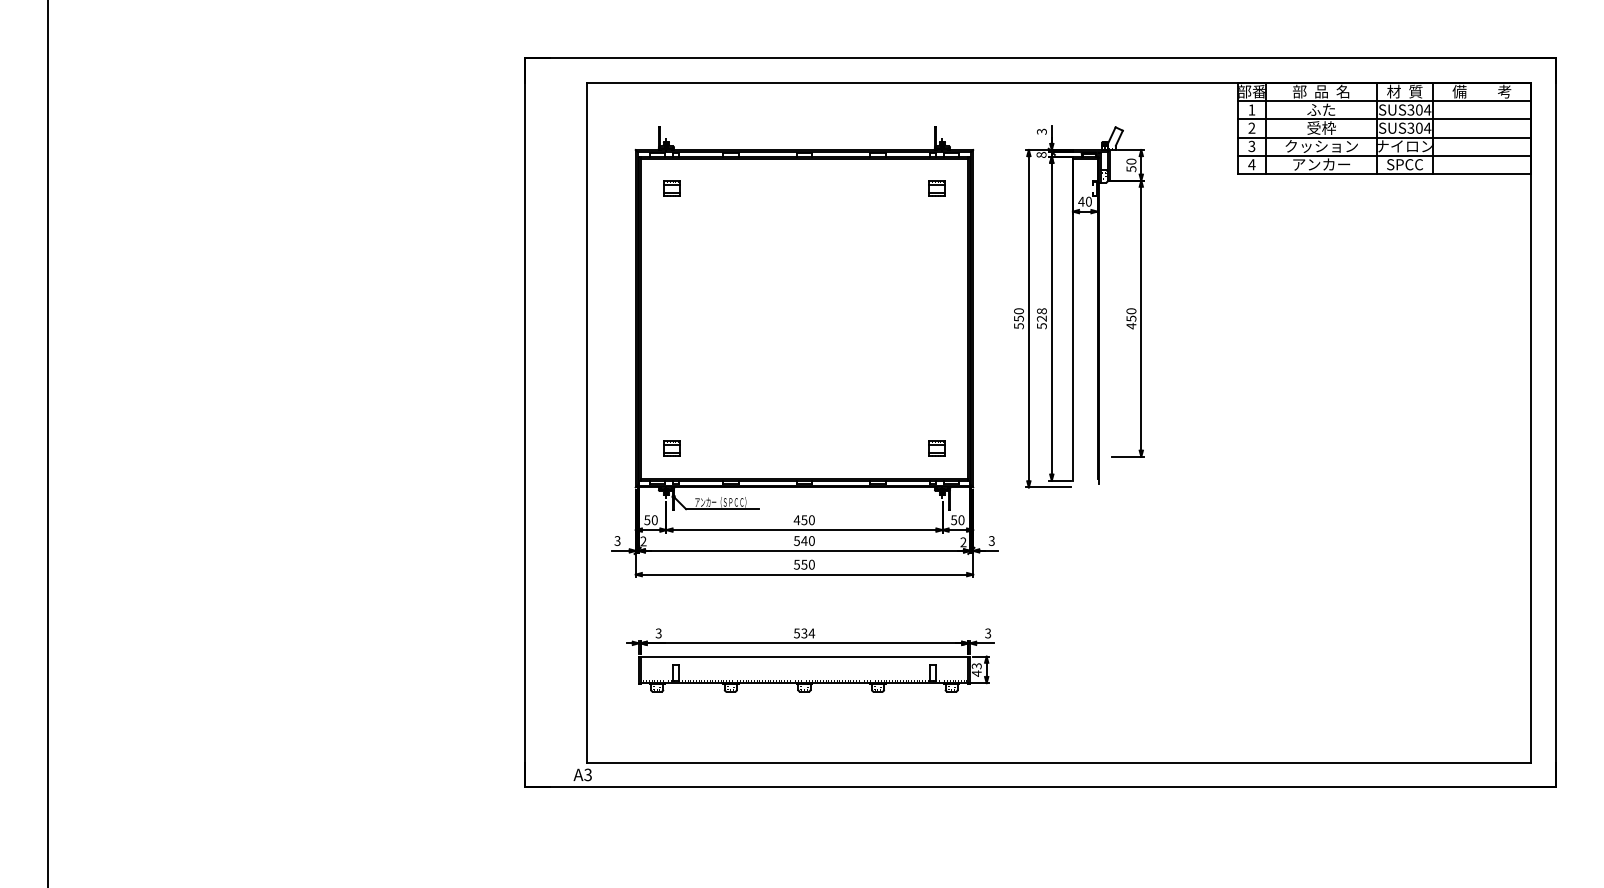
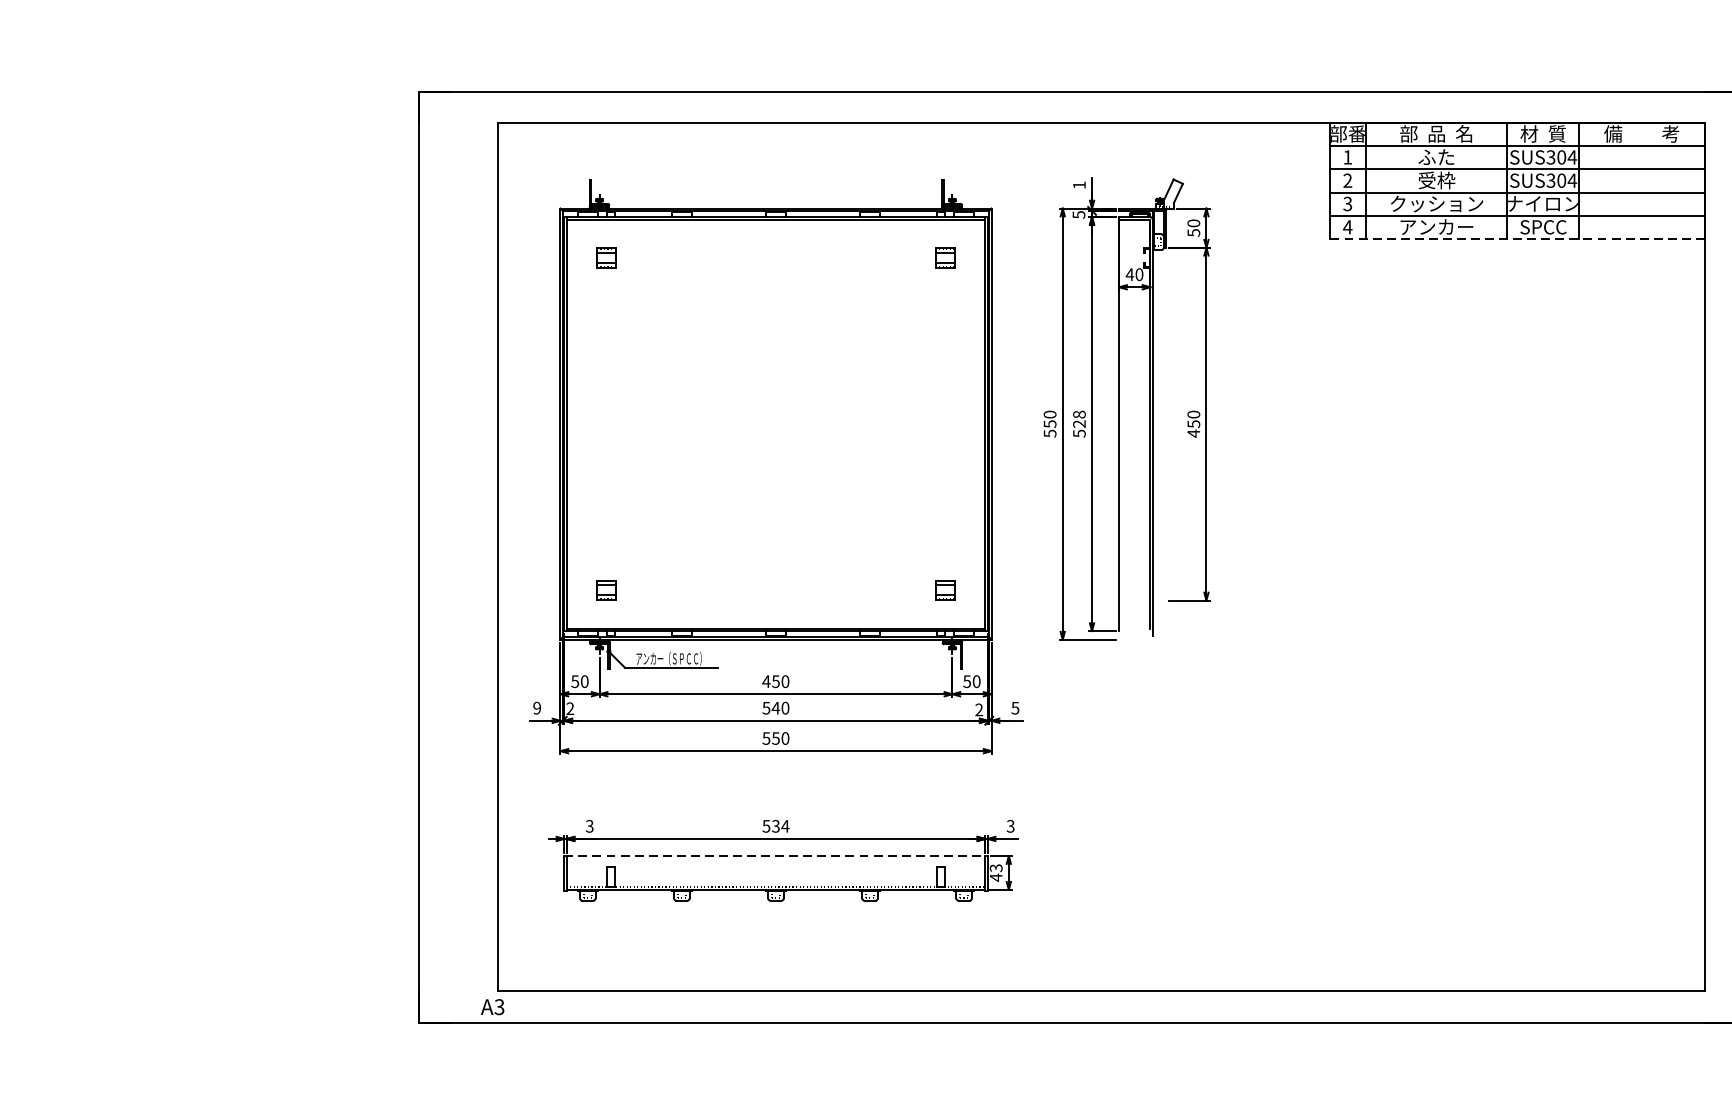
text: (1041, 131) -> (1078, 184), 3 -> 1
text: (1041, 155) -> (1078, 215), 8 -> 5
line: (1384, 174) -> (1517, 239), solid -> dashed
text: (617, 540) -> (537, 707), 3 -> 9
text: (991, 540) -> (1015, 707), 3 -> 5
line: (804, 656) -> (776, 855), solid -> dashed

